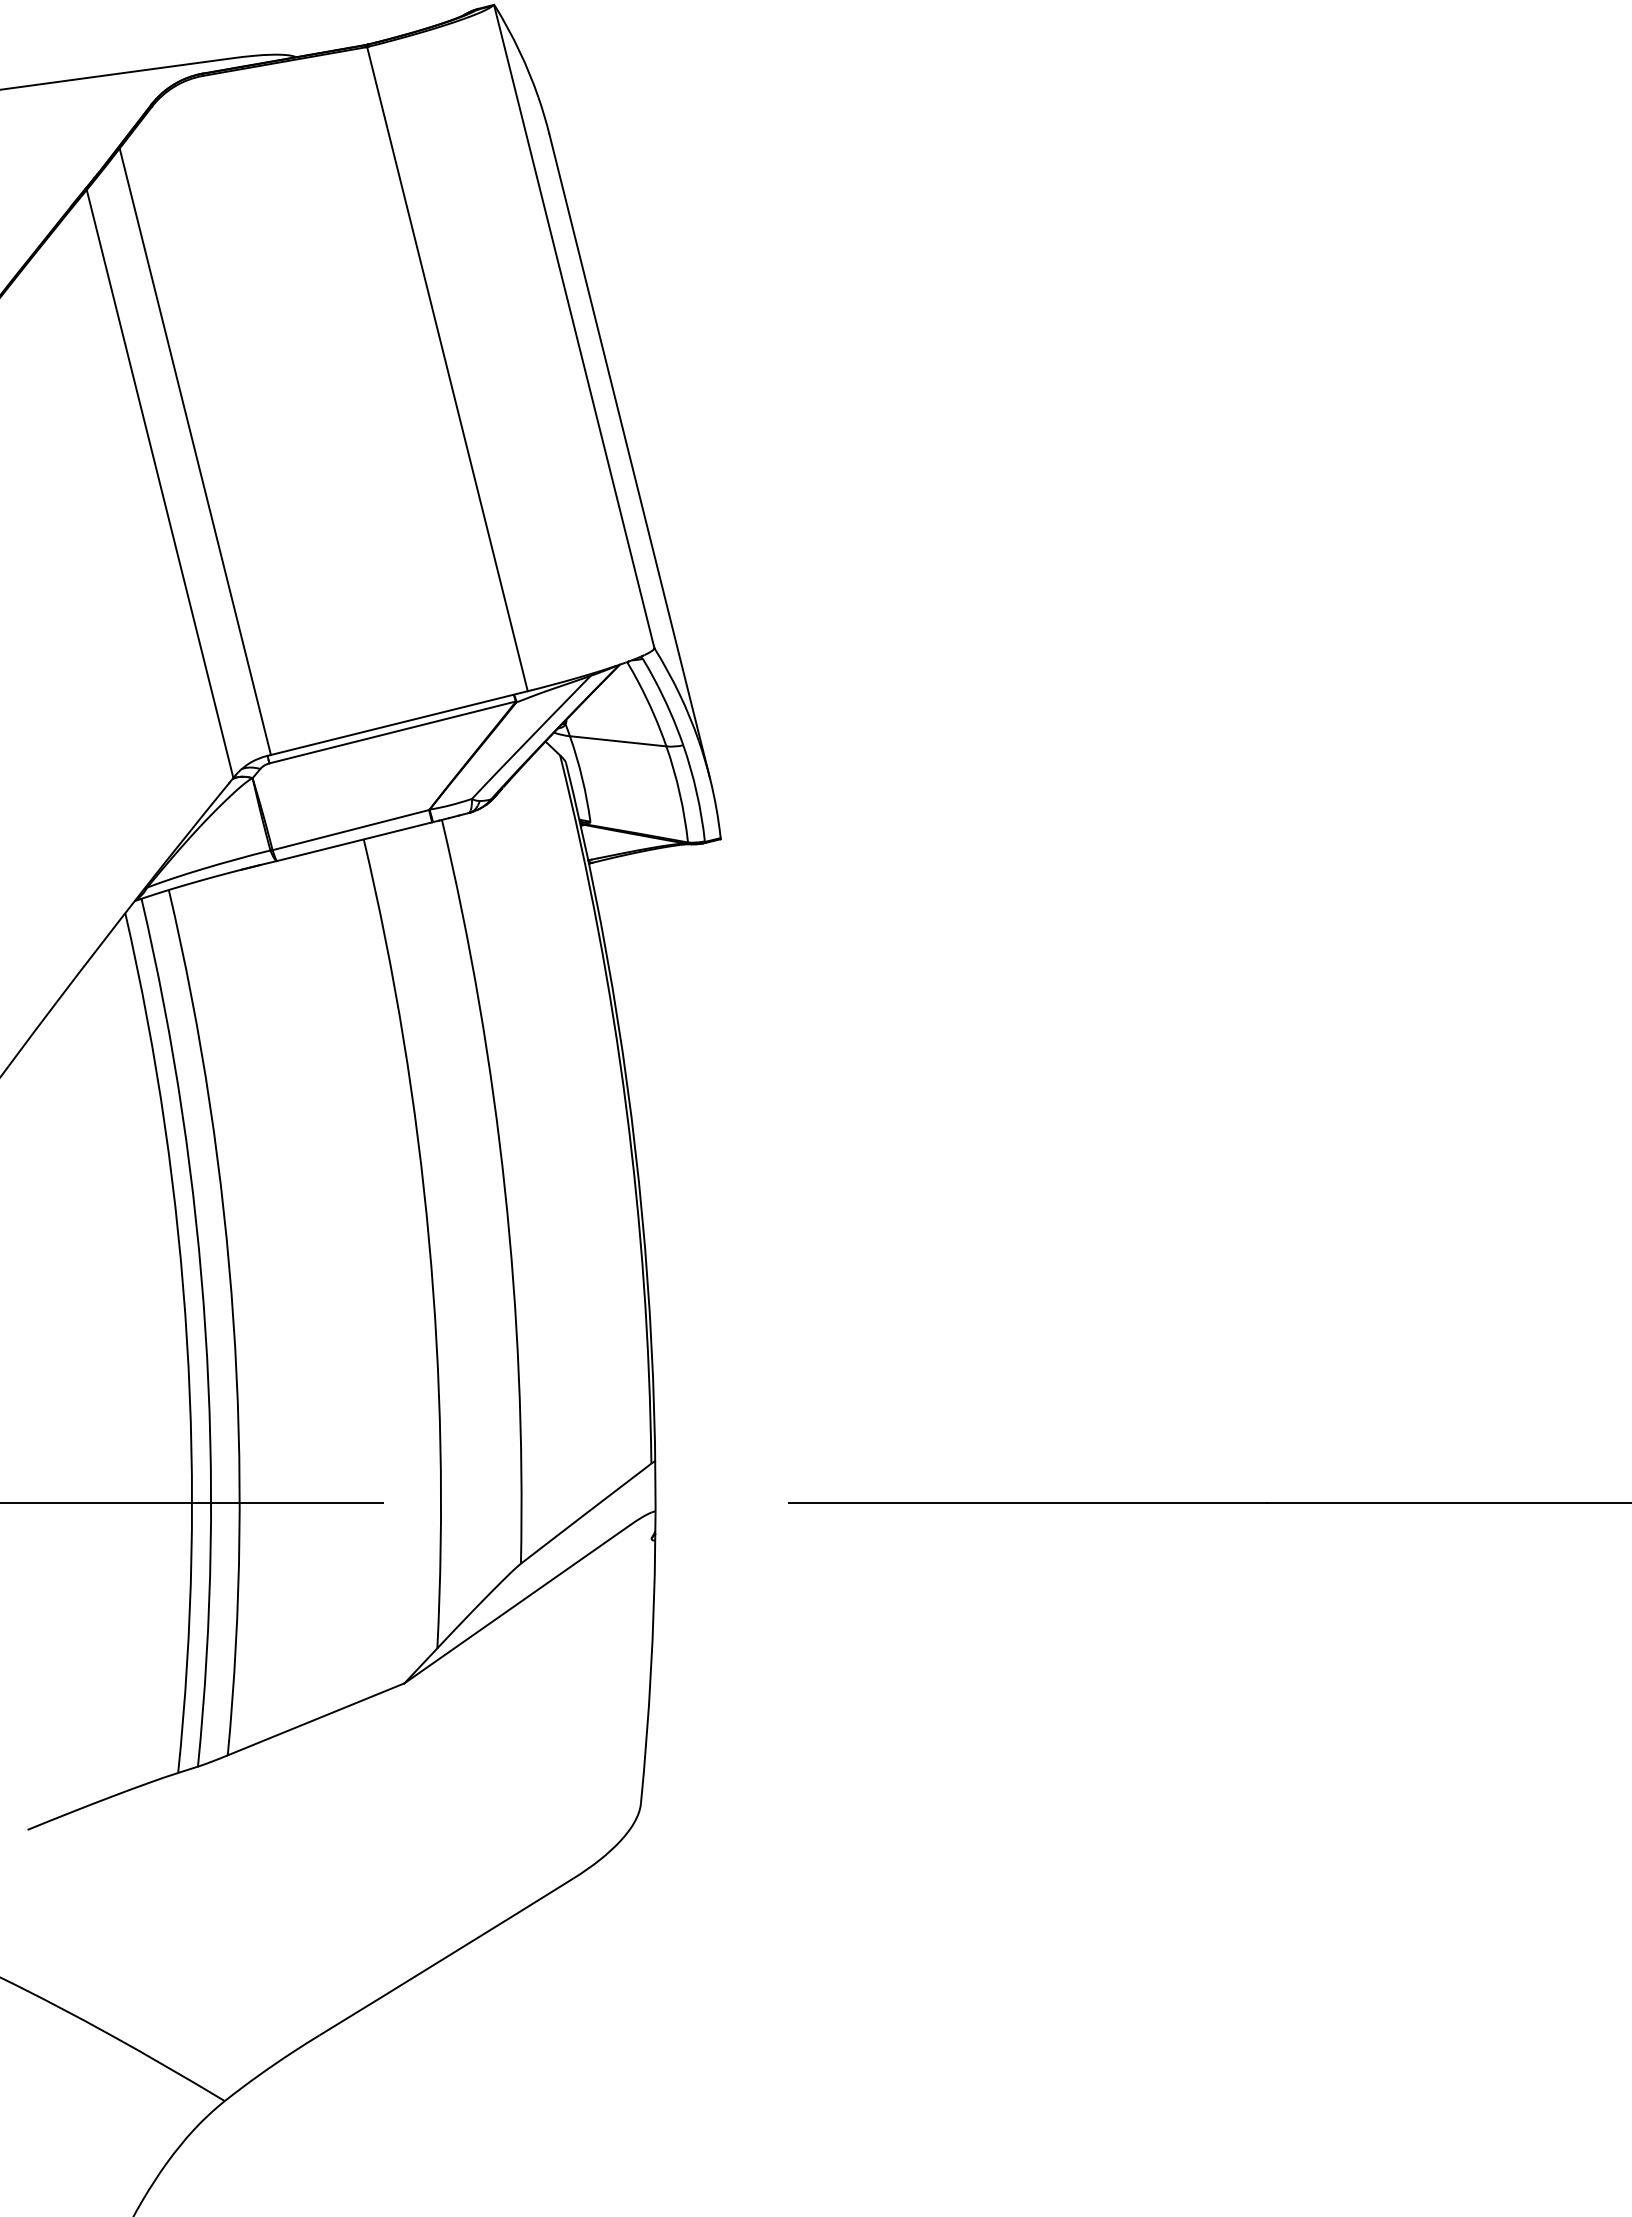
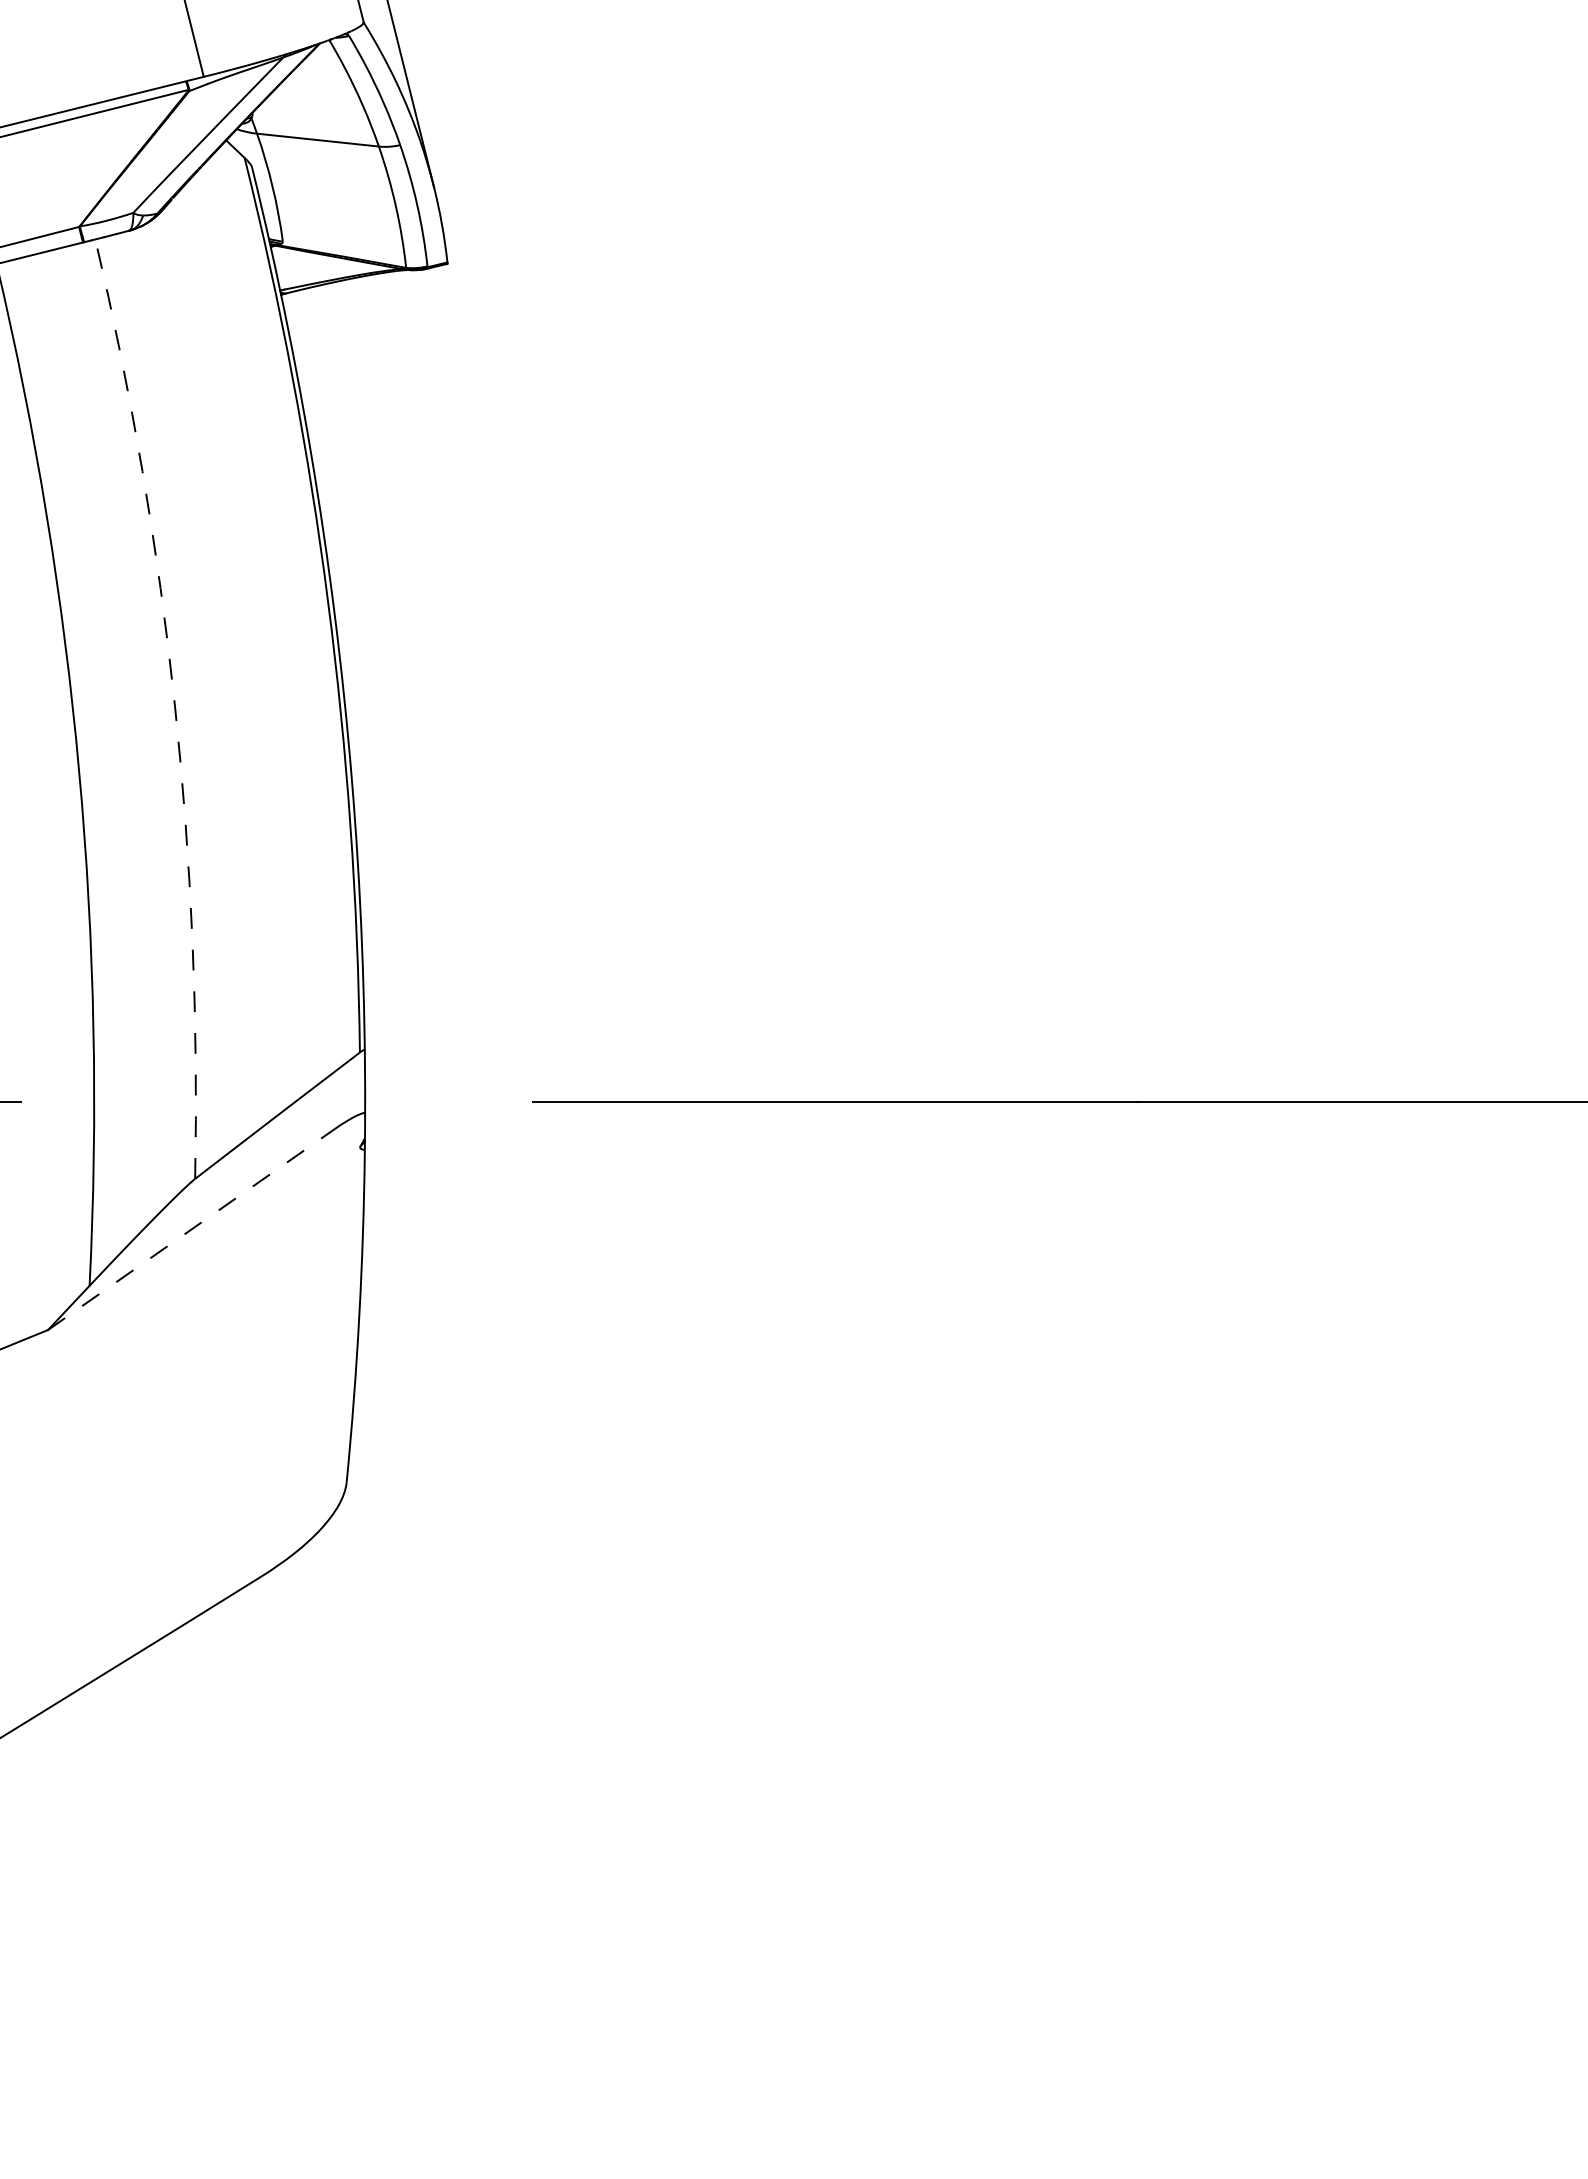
arc: (504, 1189) -> (174, 706), solid -> dashed
line: (517, 1604) -> (190, 1230), solid -> dashed

